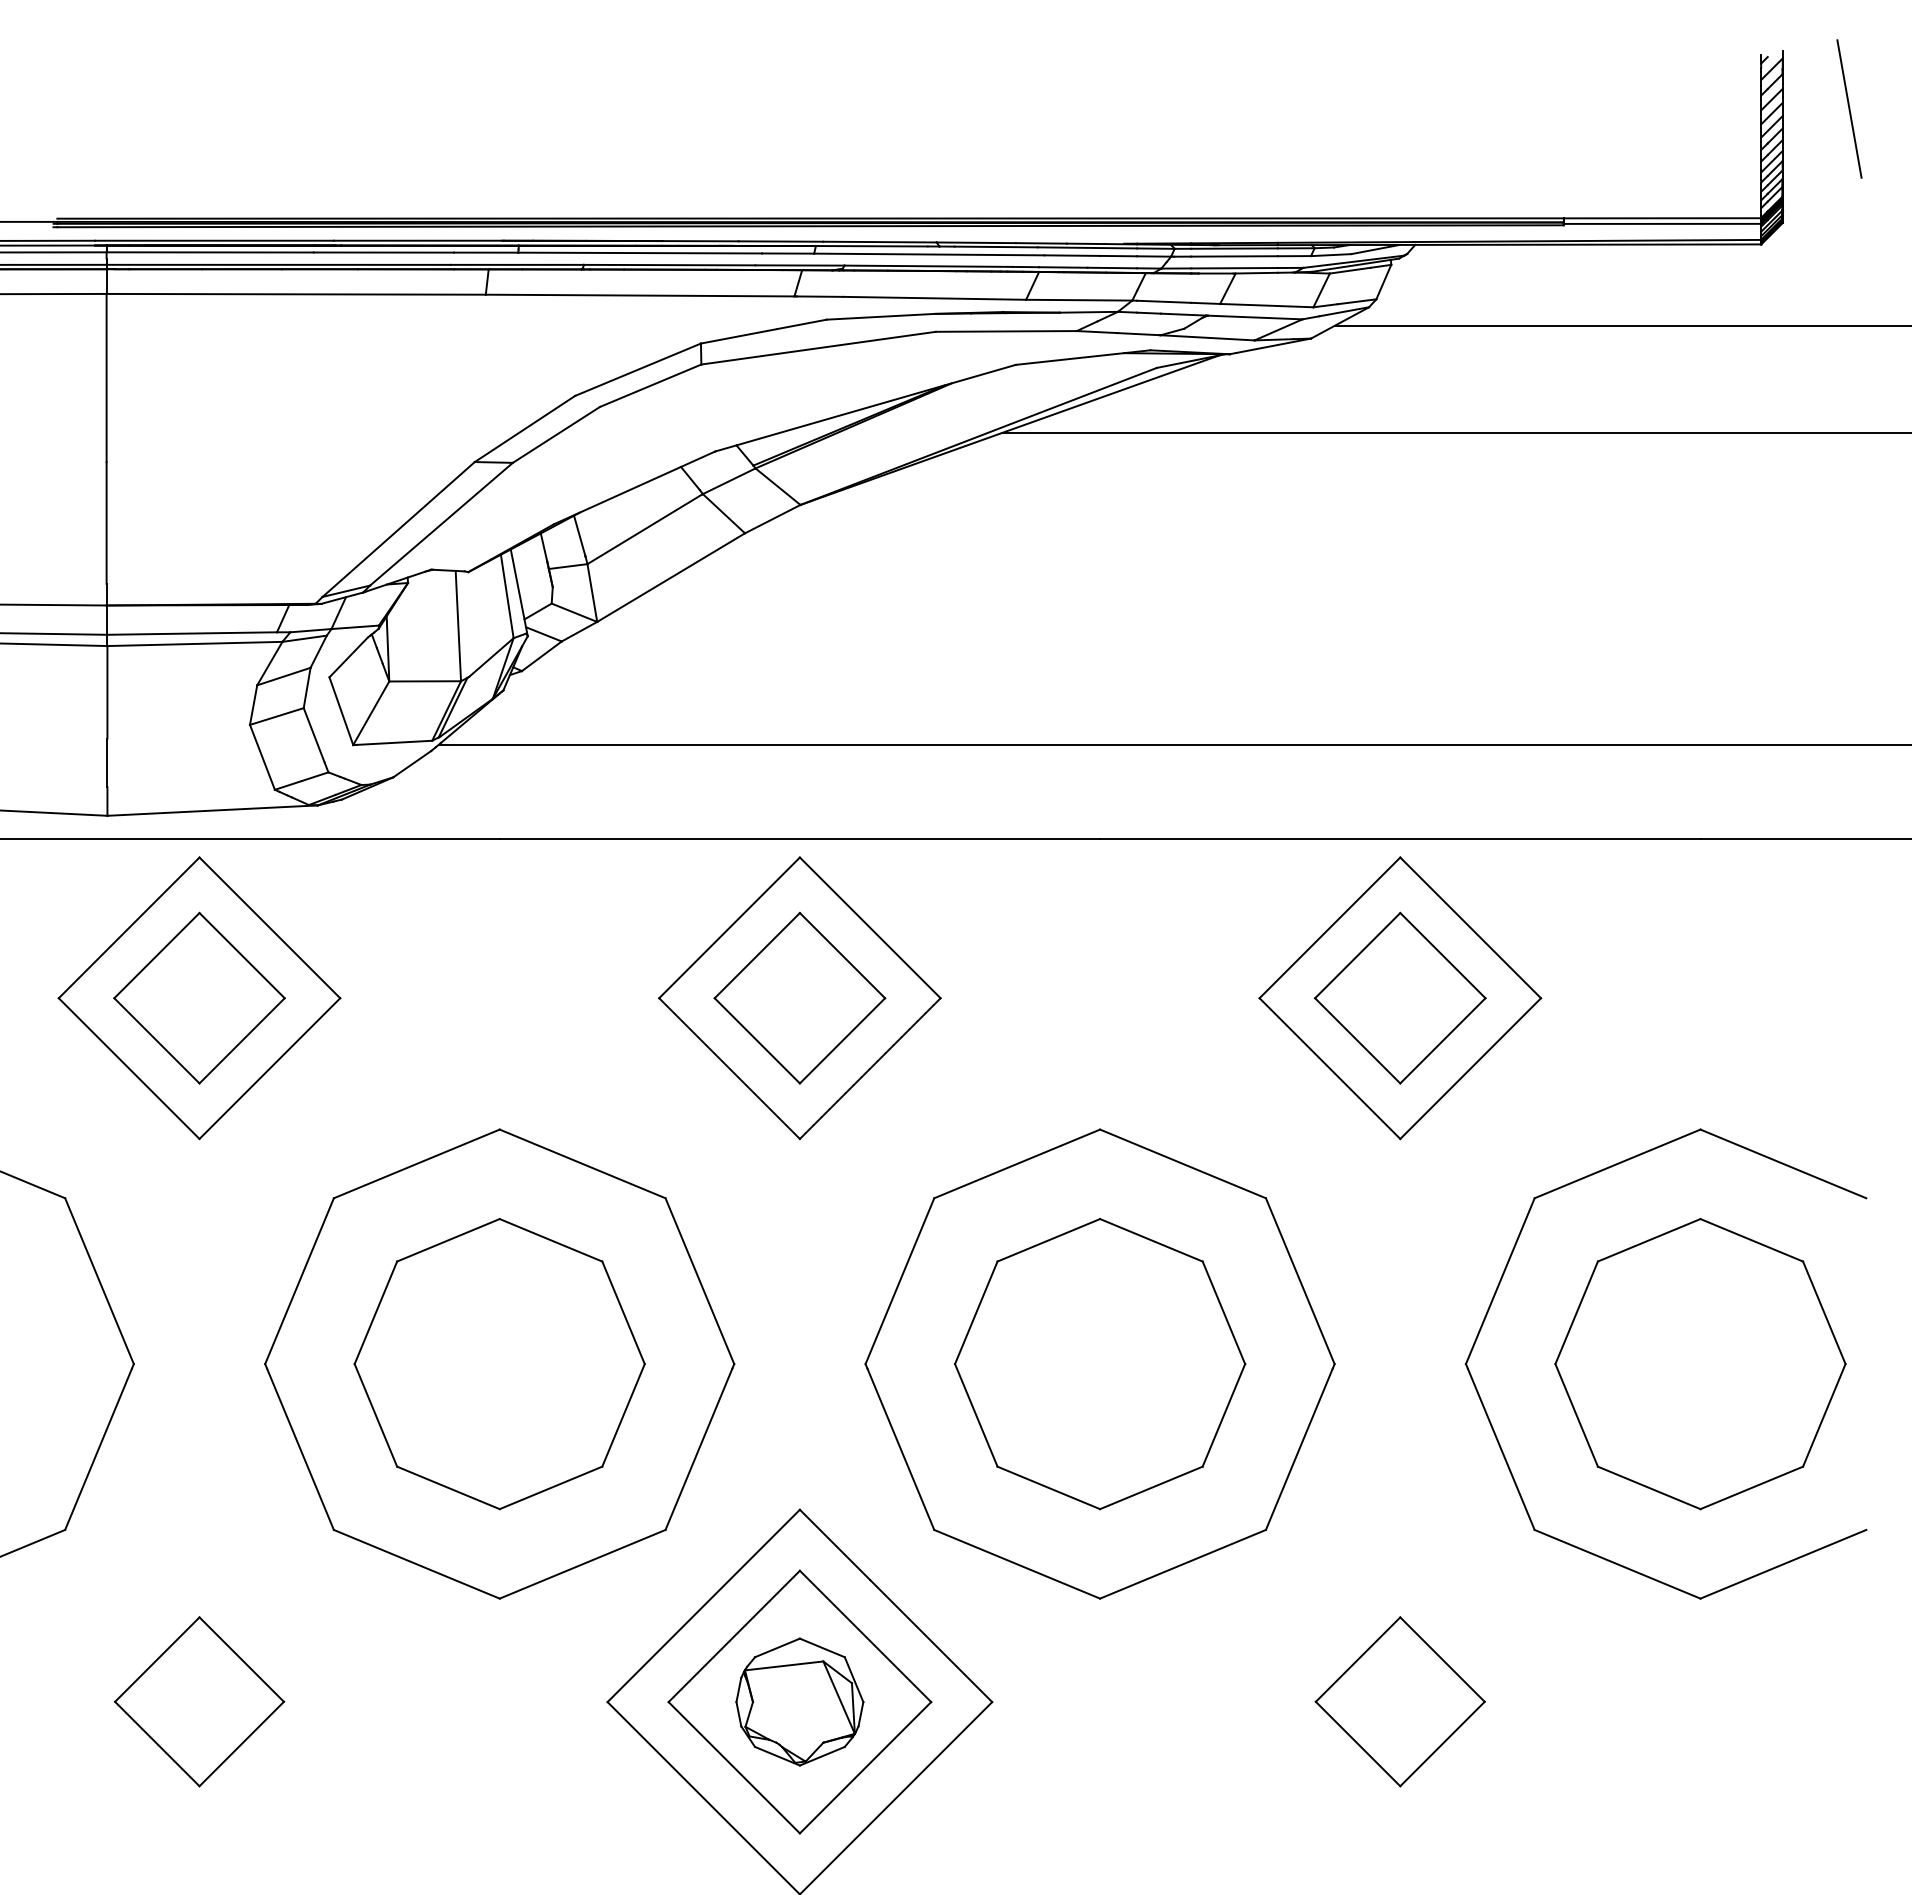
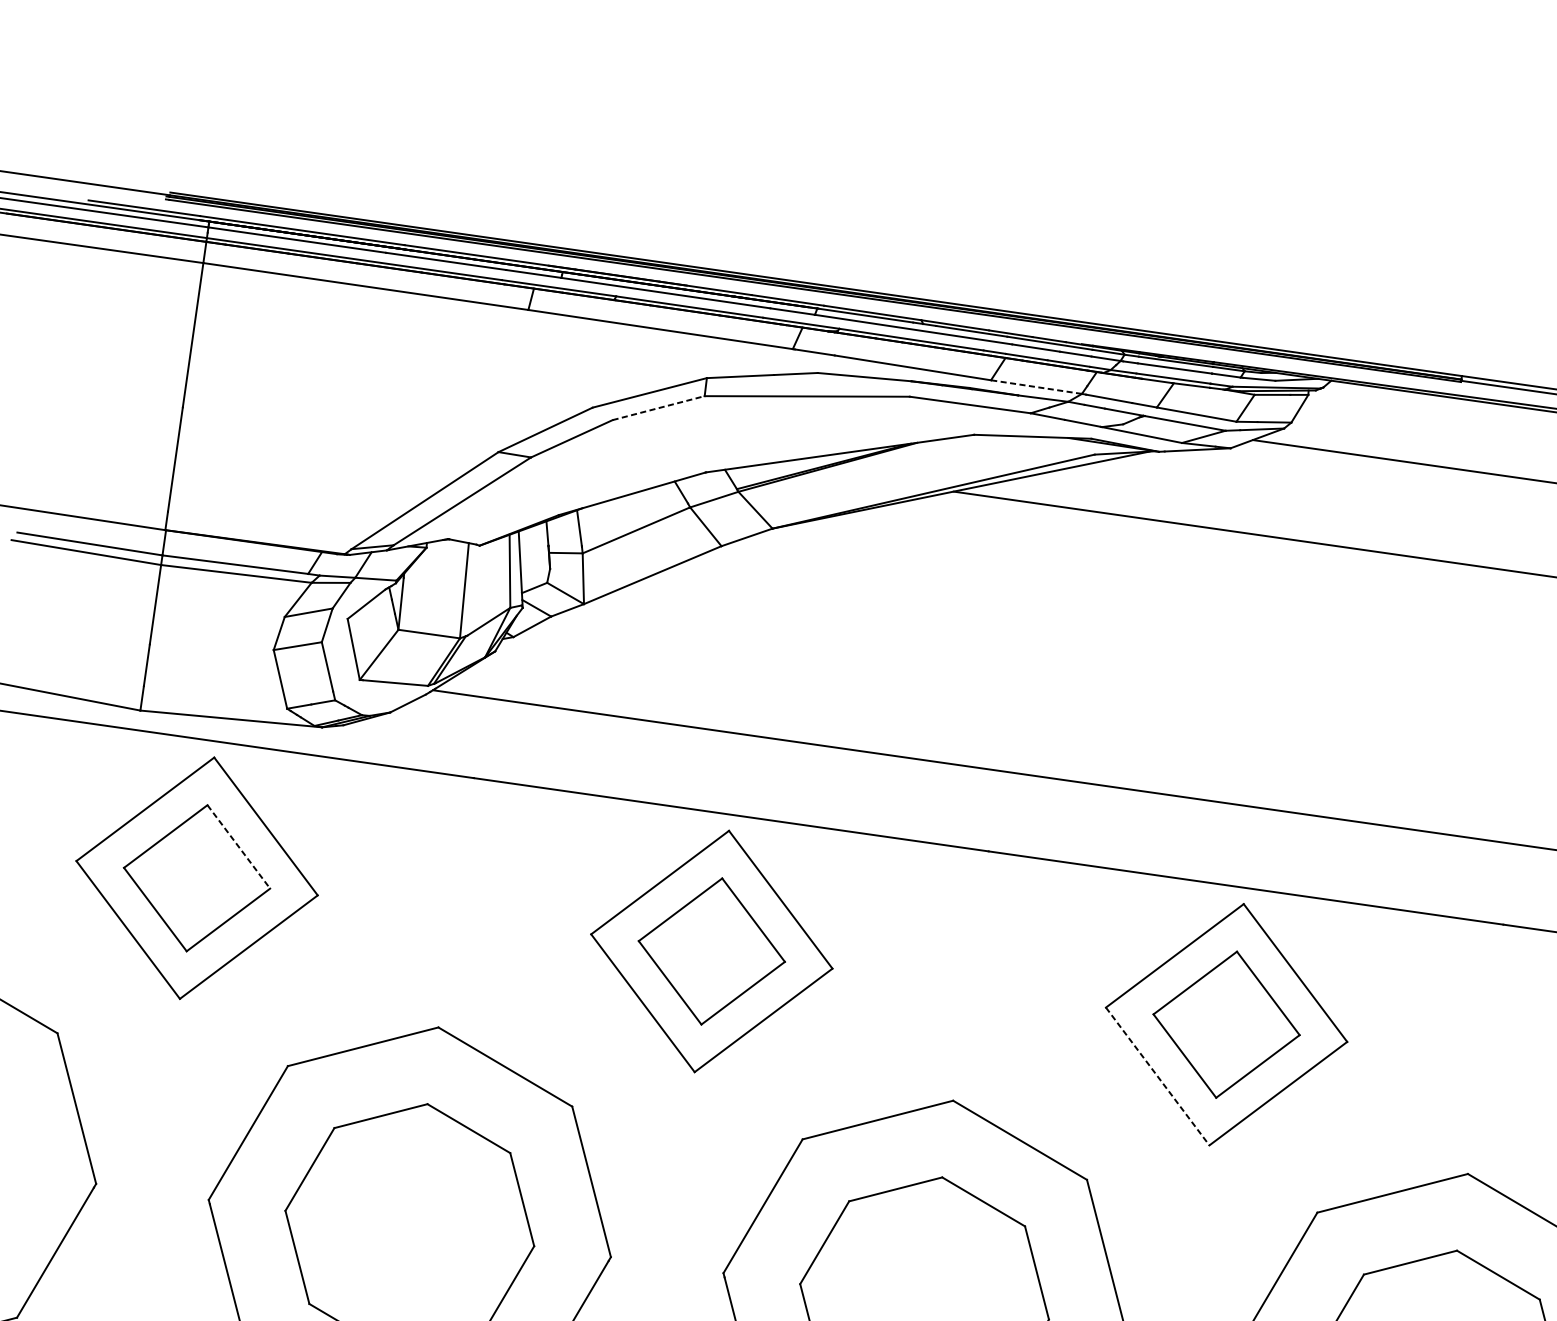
line: (1078, 300) -> (1035, 387), solid -> dashed
line: (650, 385) -> (658, 407), solid -> dashed
line: (242, 956) -> (239, 847), solid -> dashed
line: (1330, 1068) -> (1158, 1076), solid -> dashed

